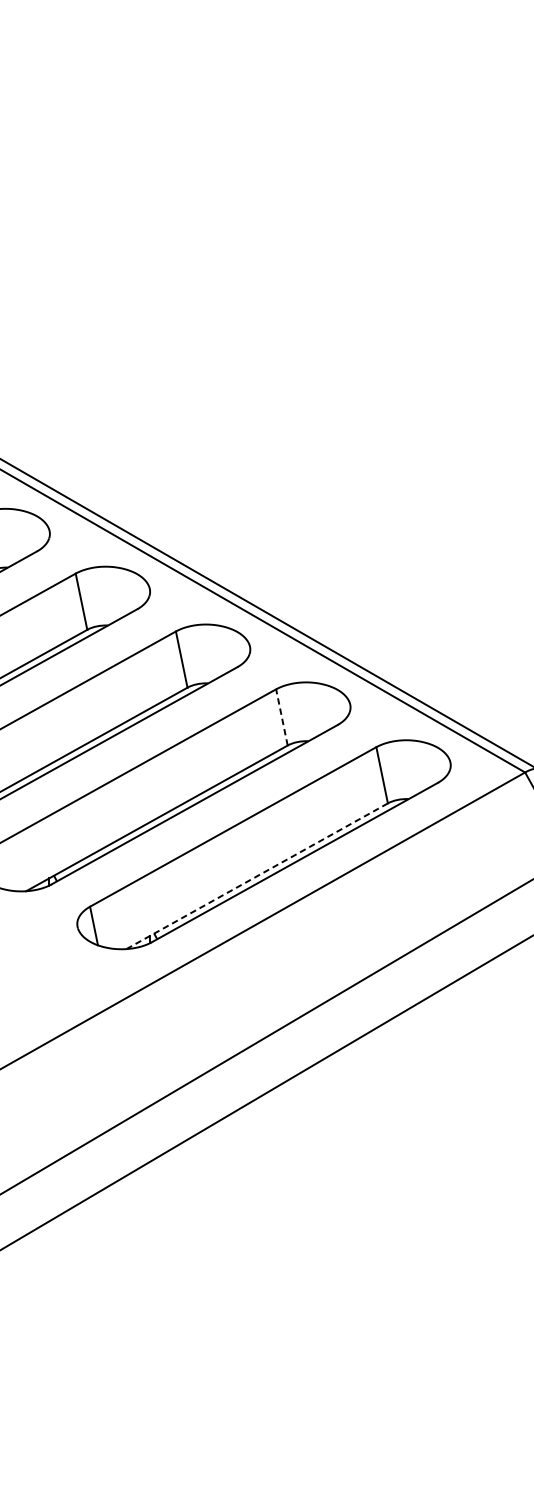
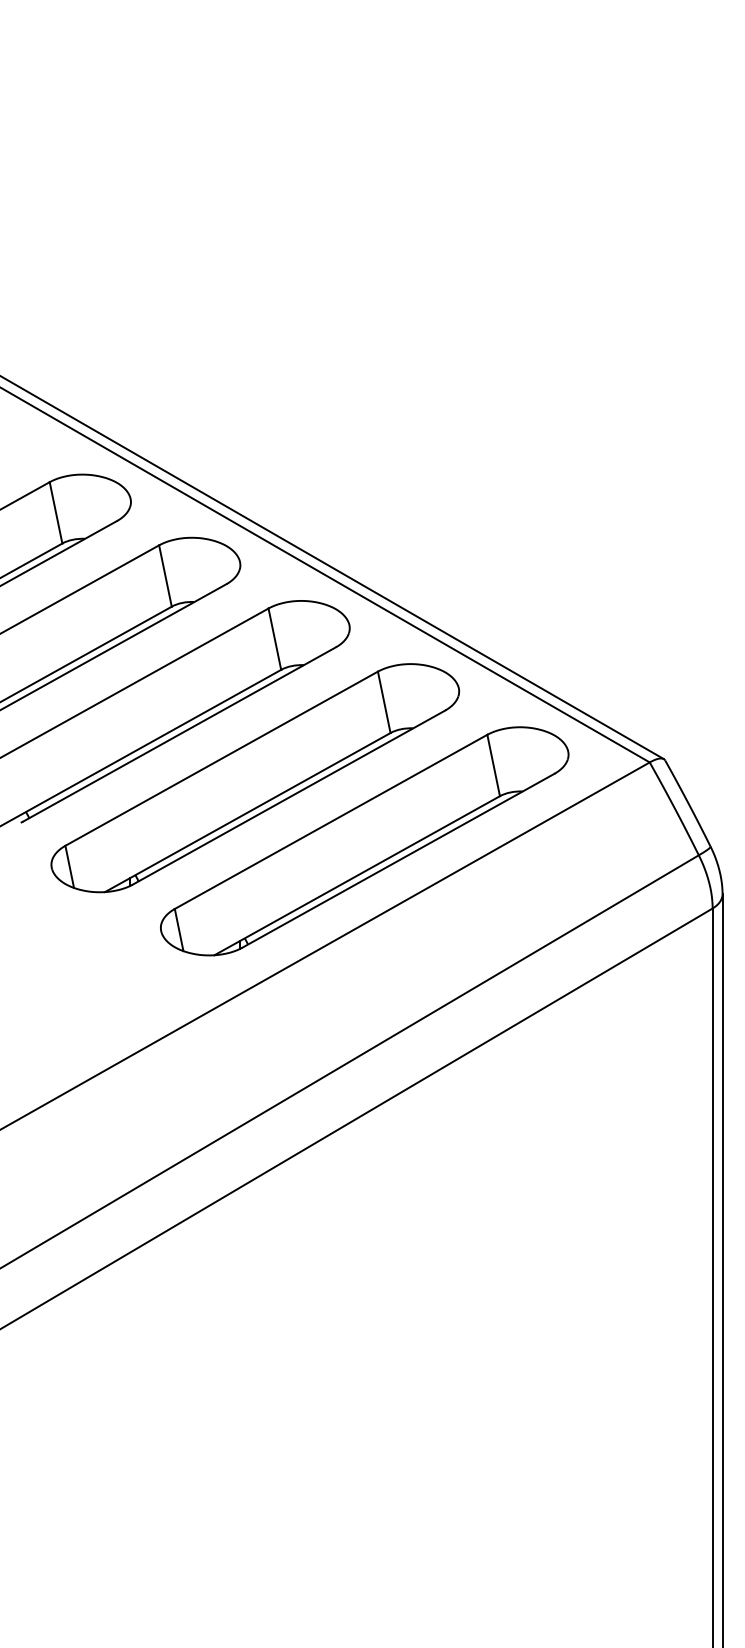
line: (282, 716) -> (384, 701), dashed -> solid
line: (256, 876) -> (356, 875), dashed -> solid

